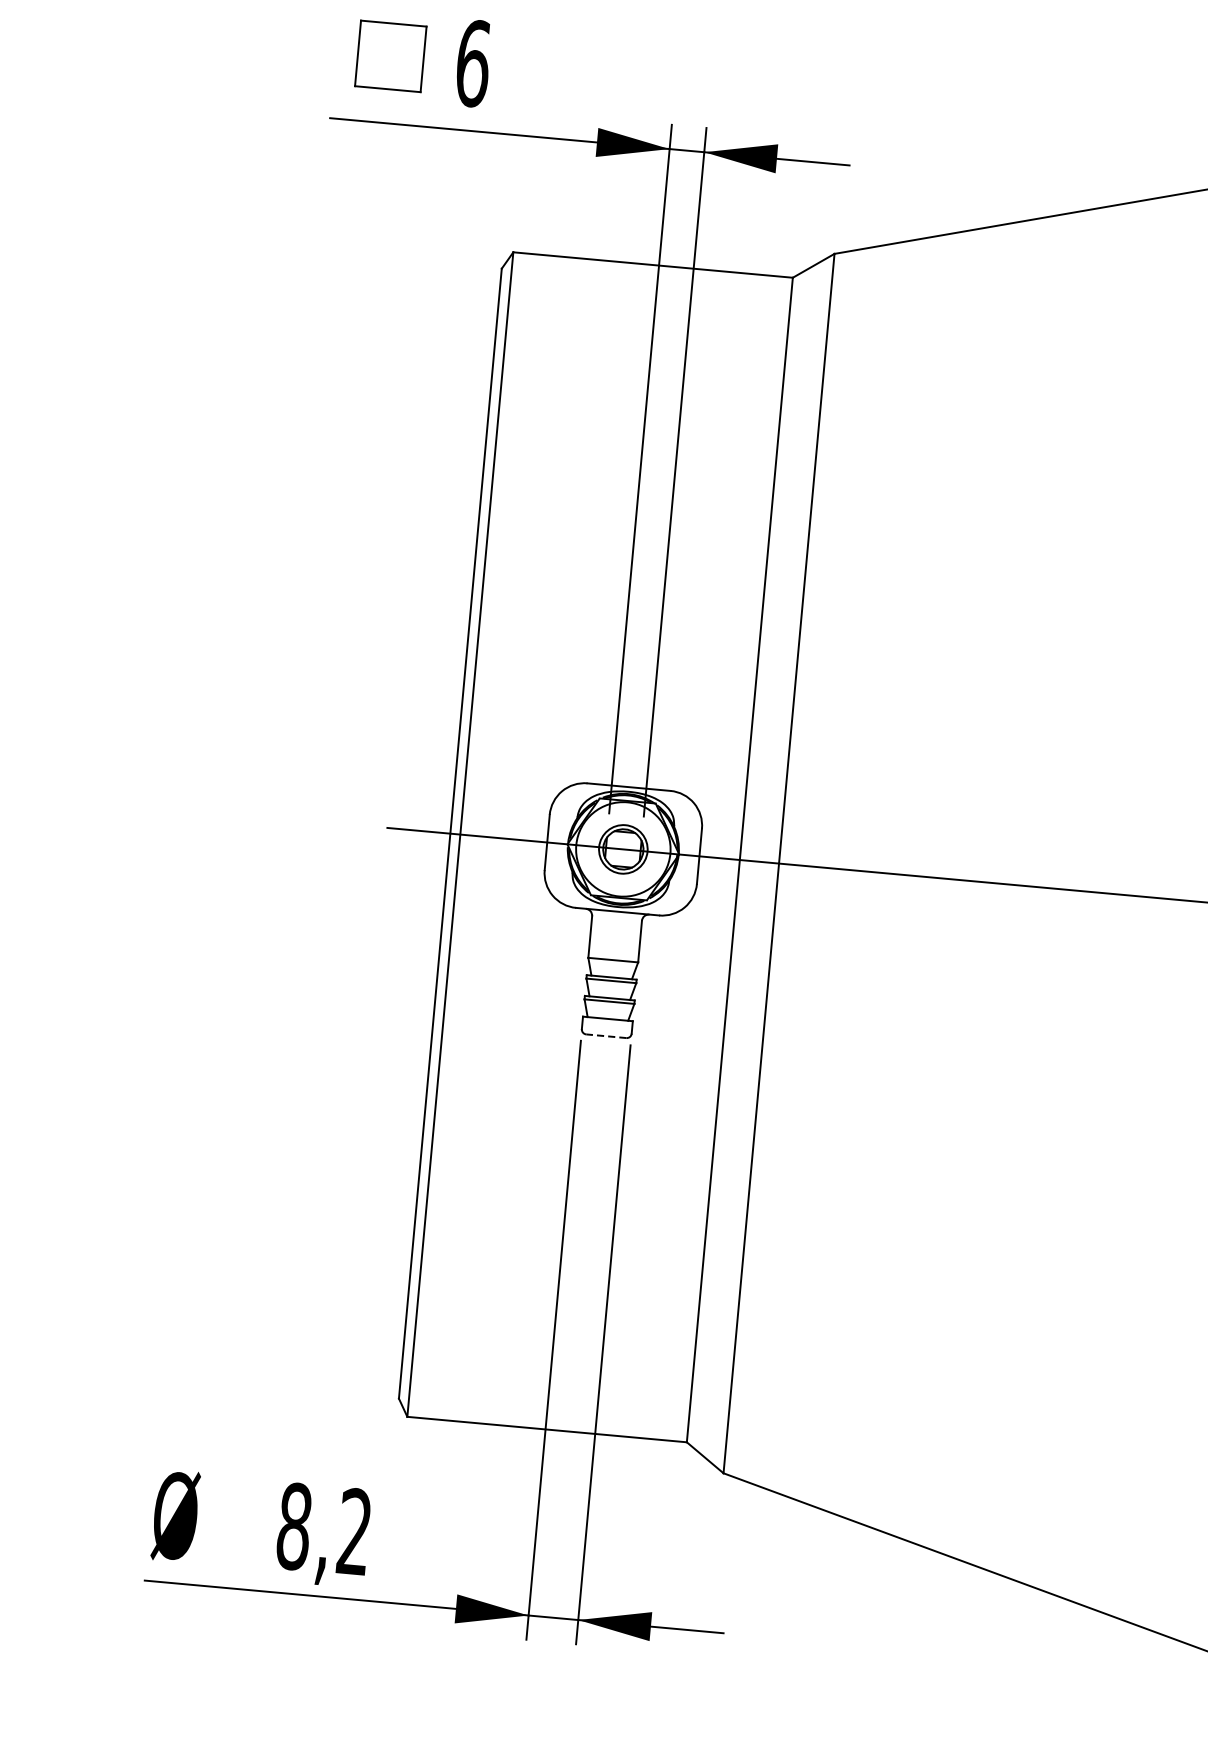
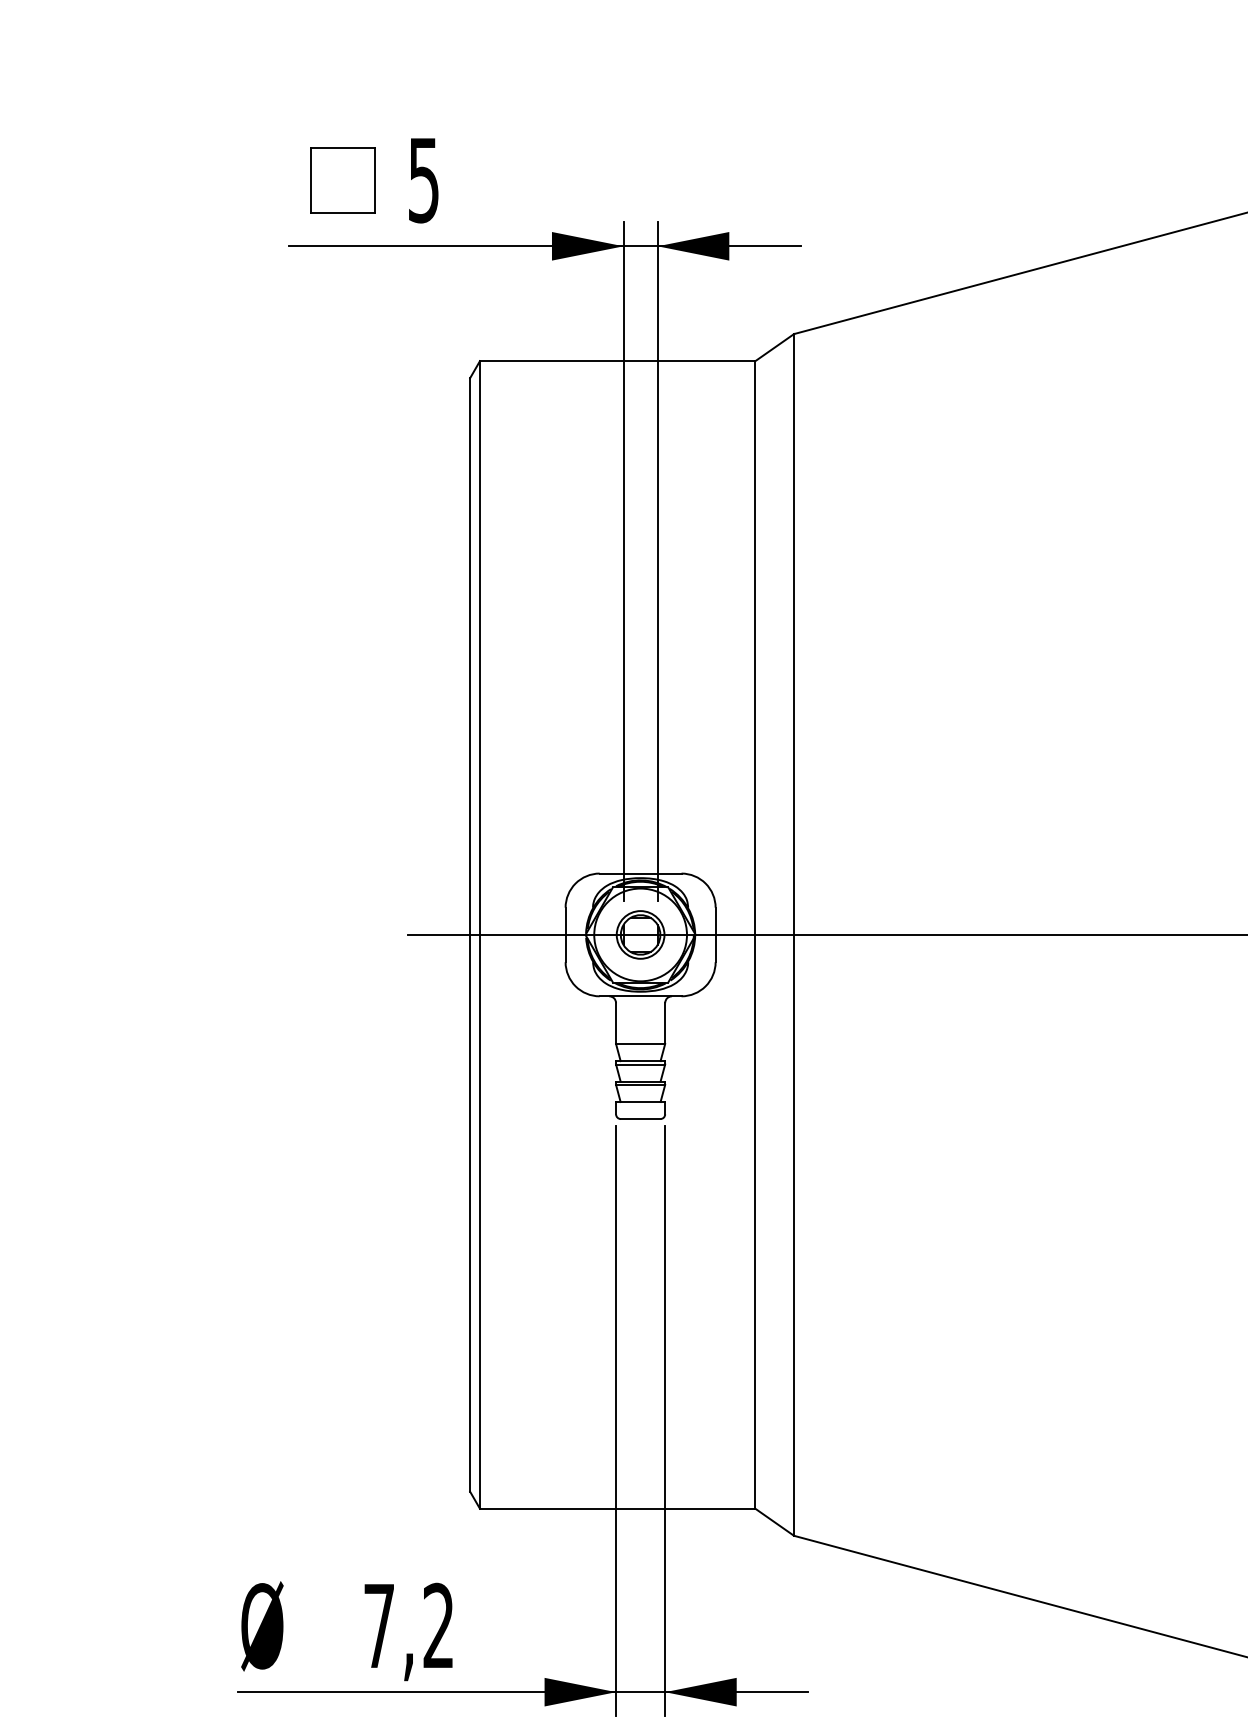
text: (472, 63) -> (423, 180), 6 -> 5
line: (606, 1036) -> (640, 1119), dashed -> solid
text: (293, 1525) -> (378, 1625), 8,2 -> 7,2

